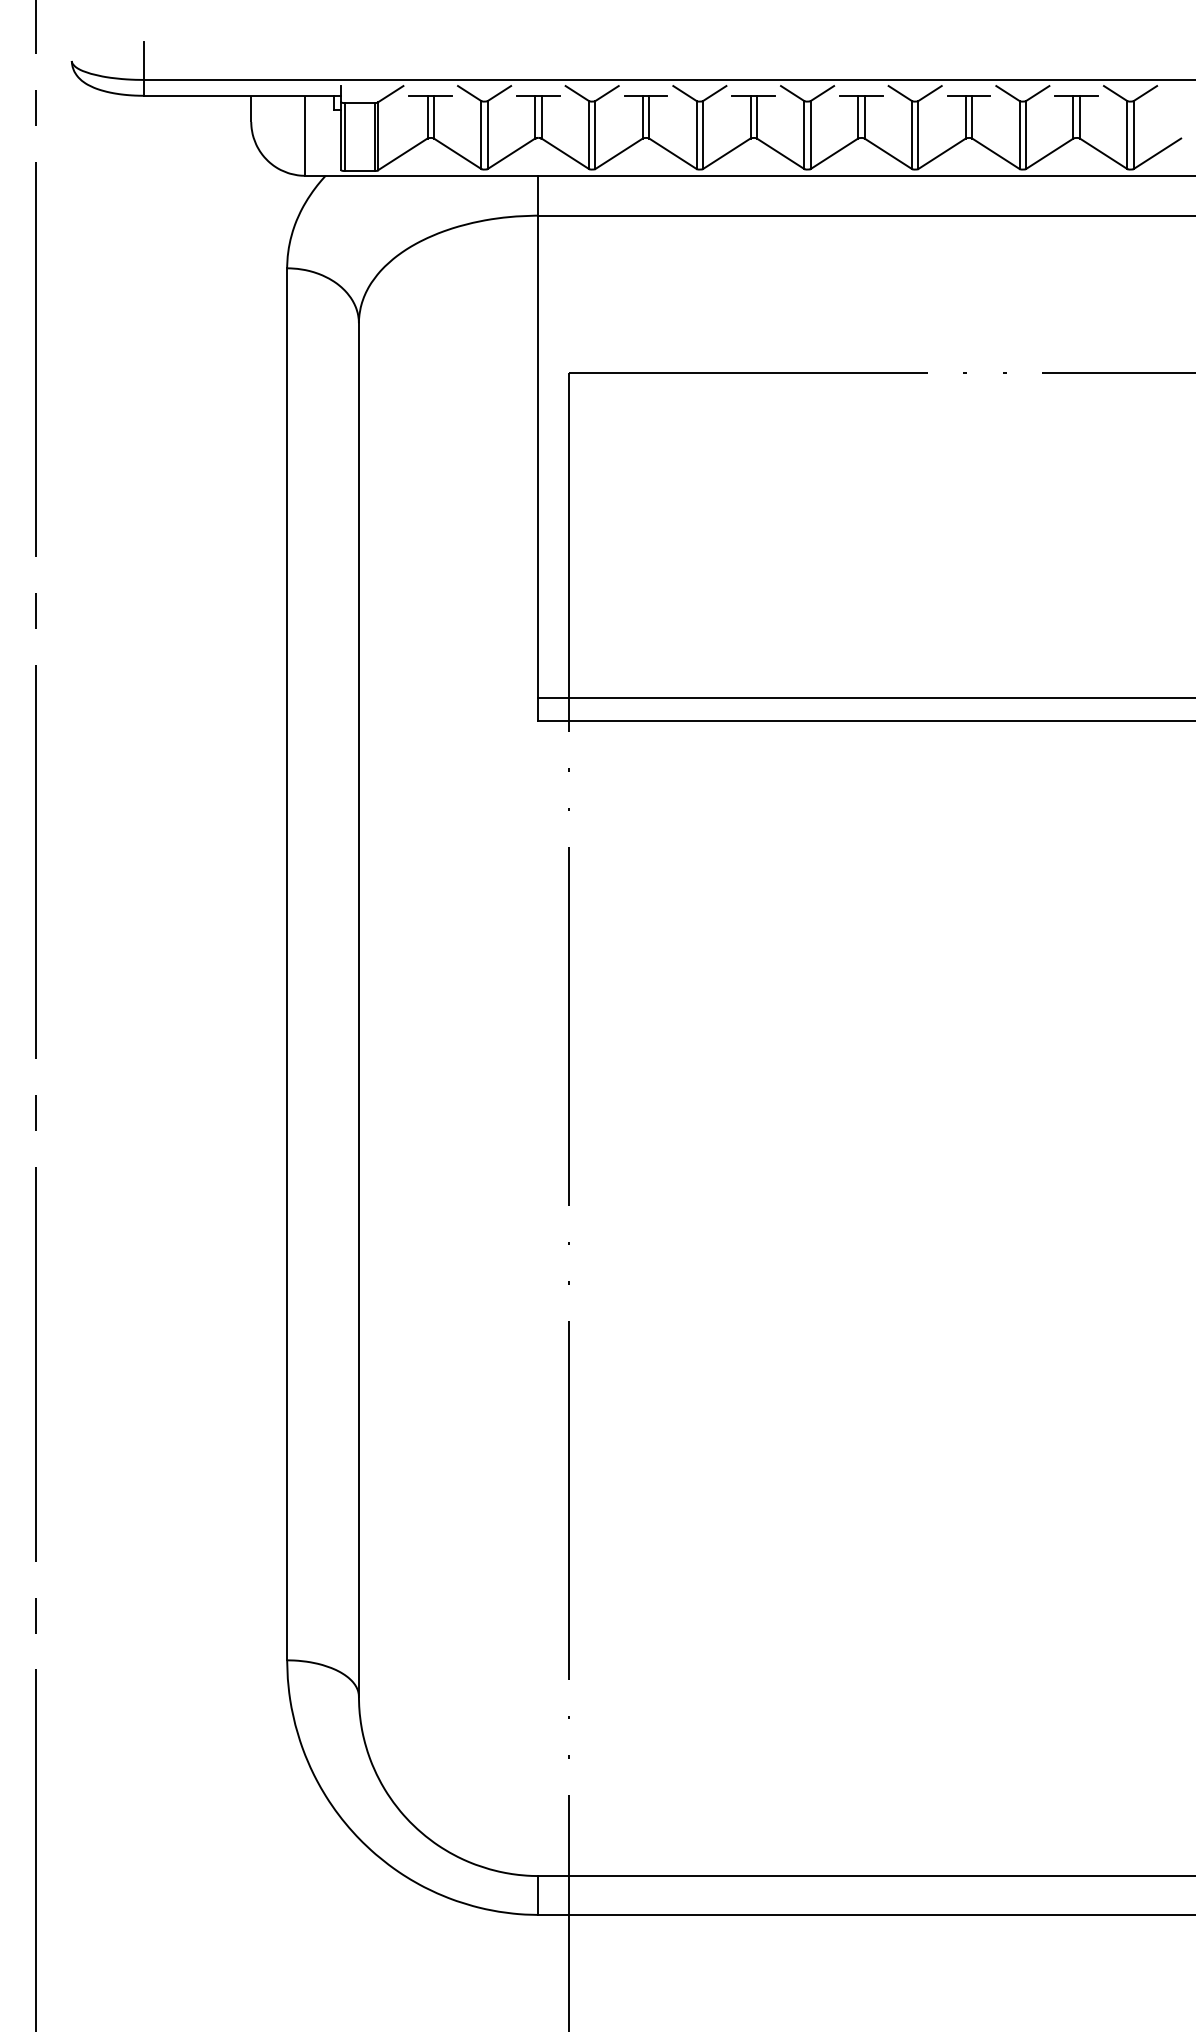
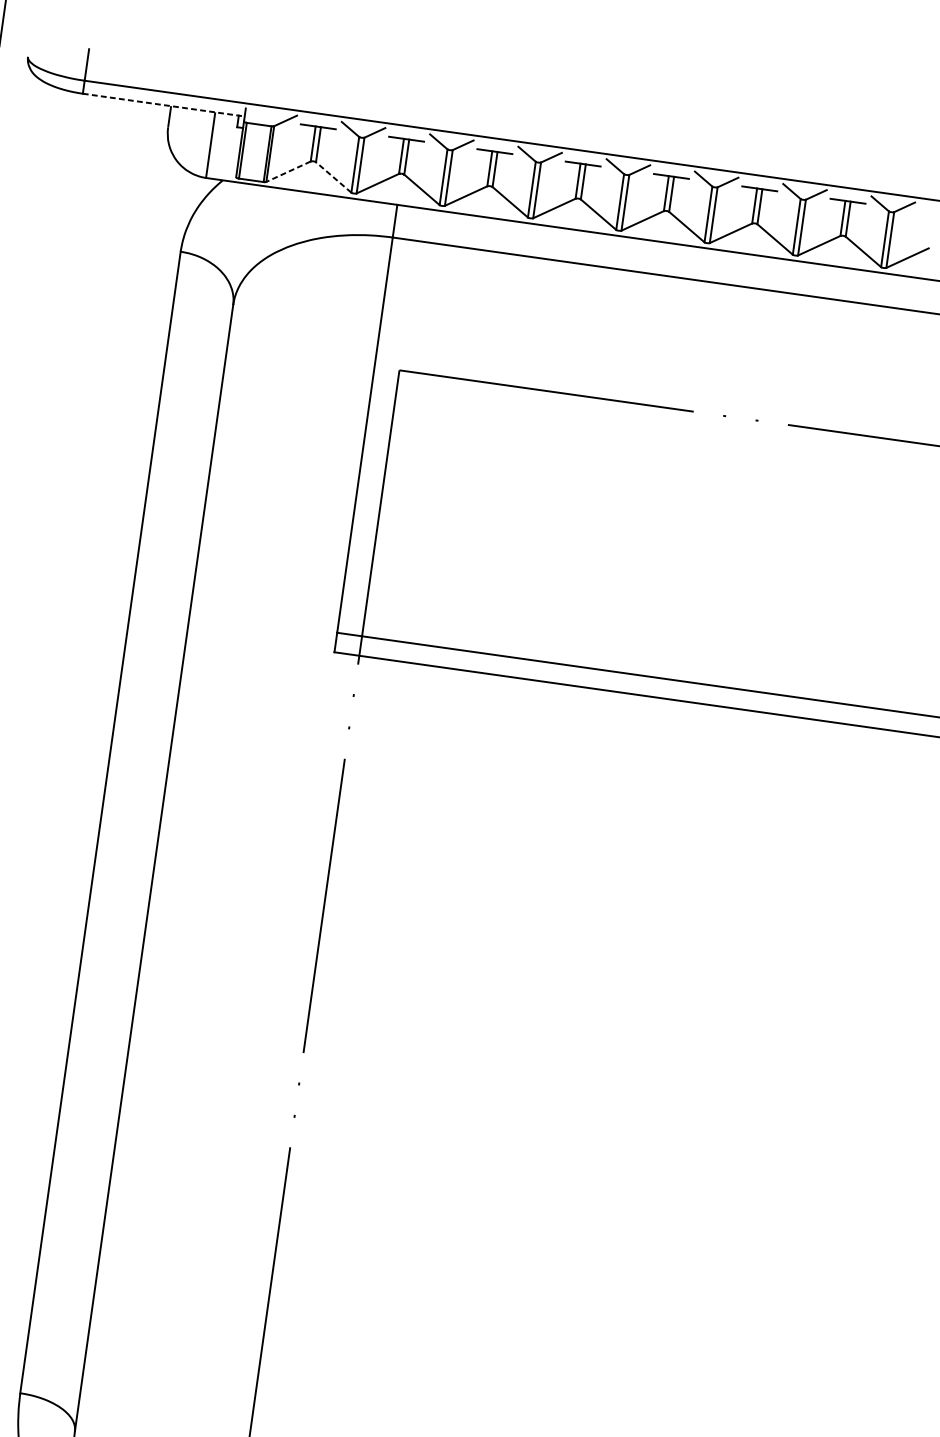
line: (242, 95) -> (164, 104), solid -> dashed
line: (457, 153) -> (333, 177), solid -> dashed
line: (402, 154) -> (288, 171), solid -> dashed

